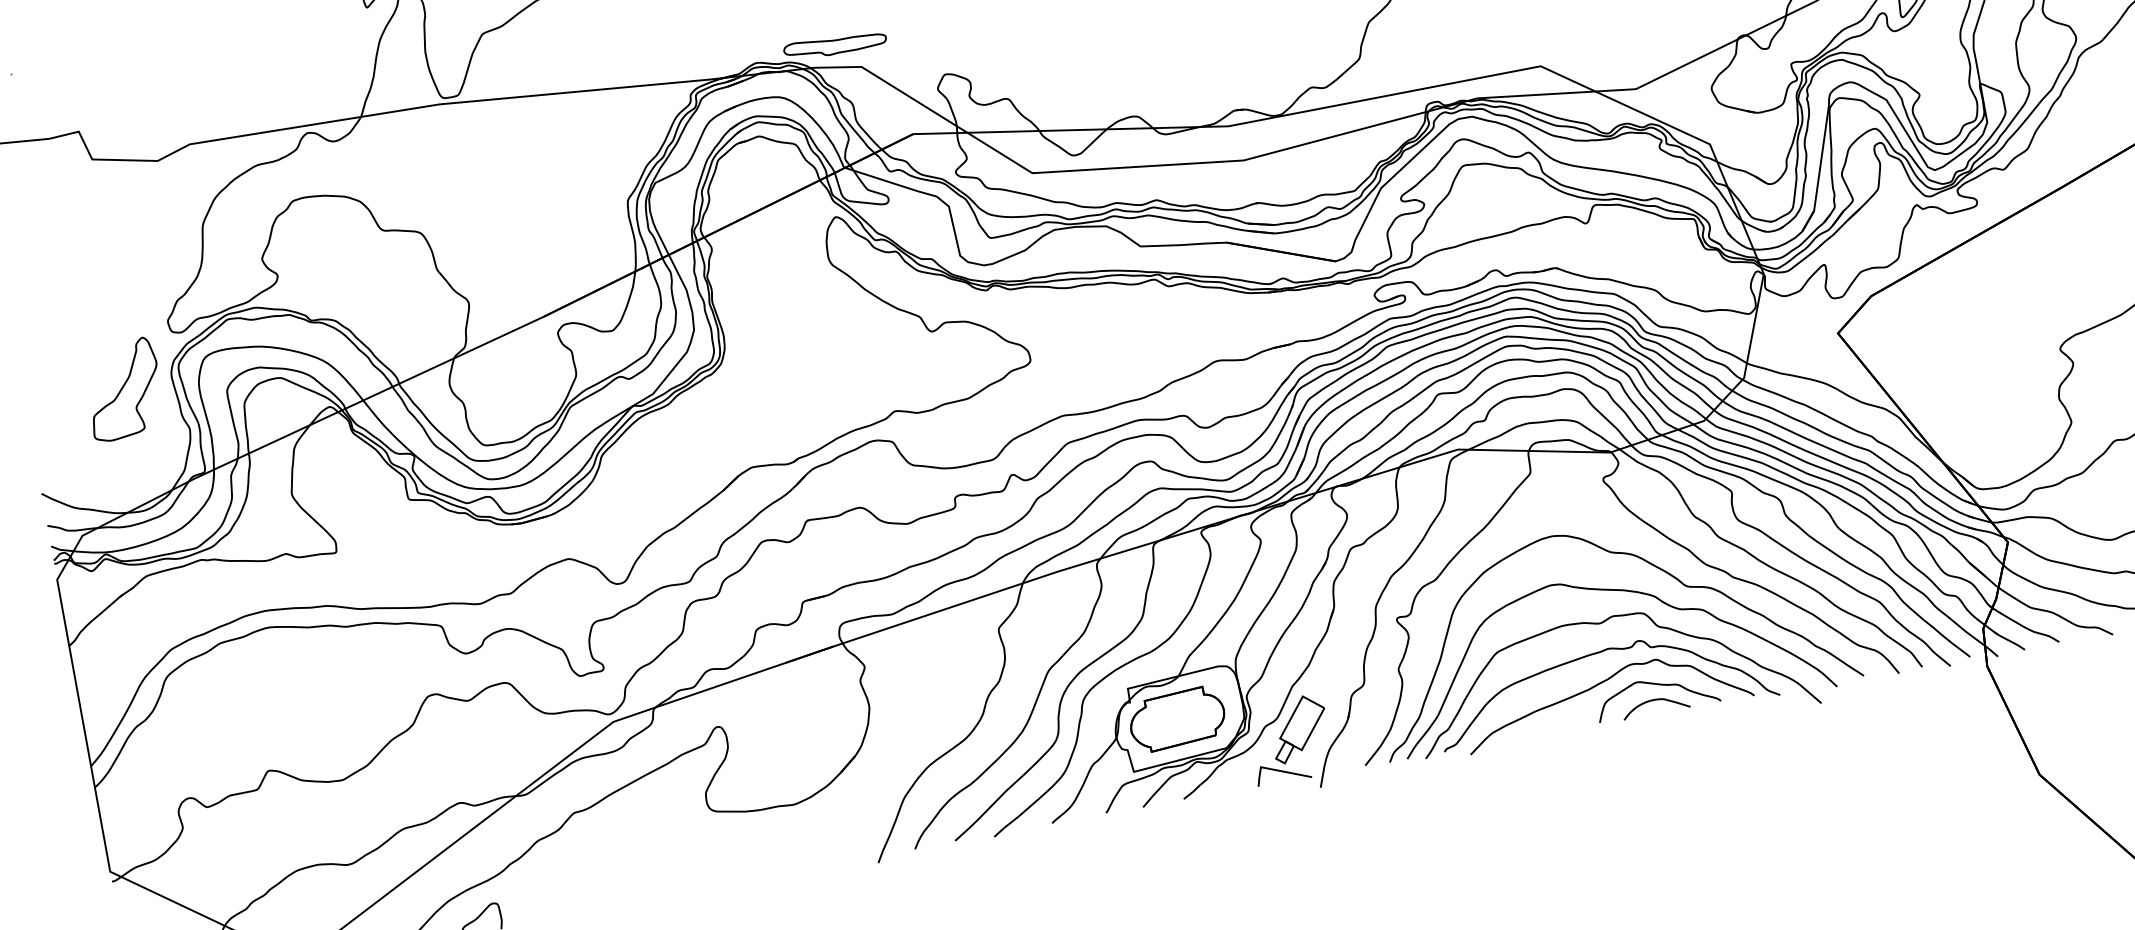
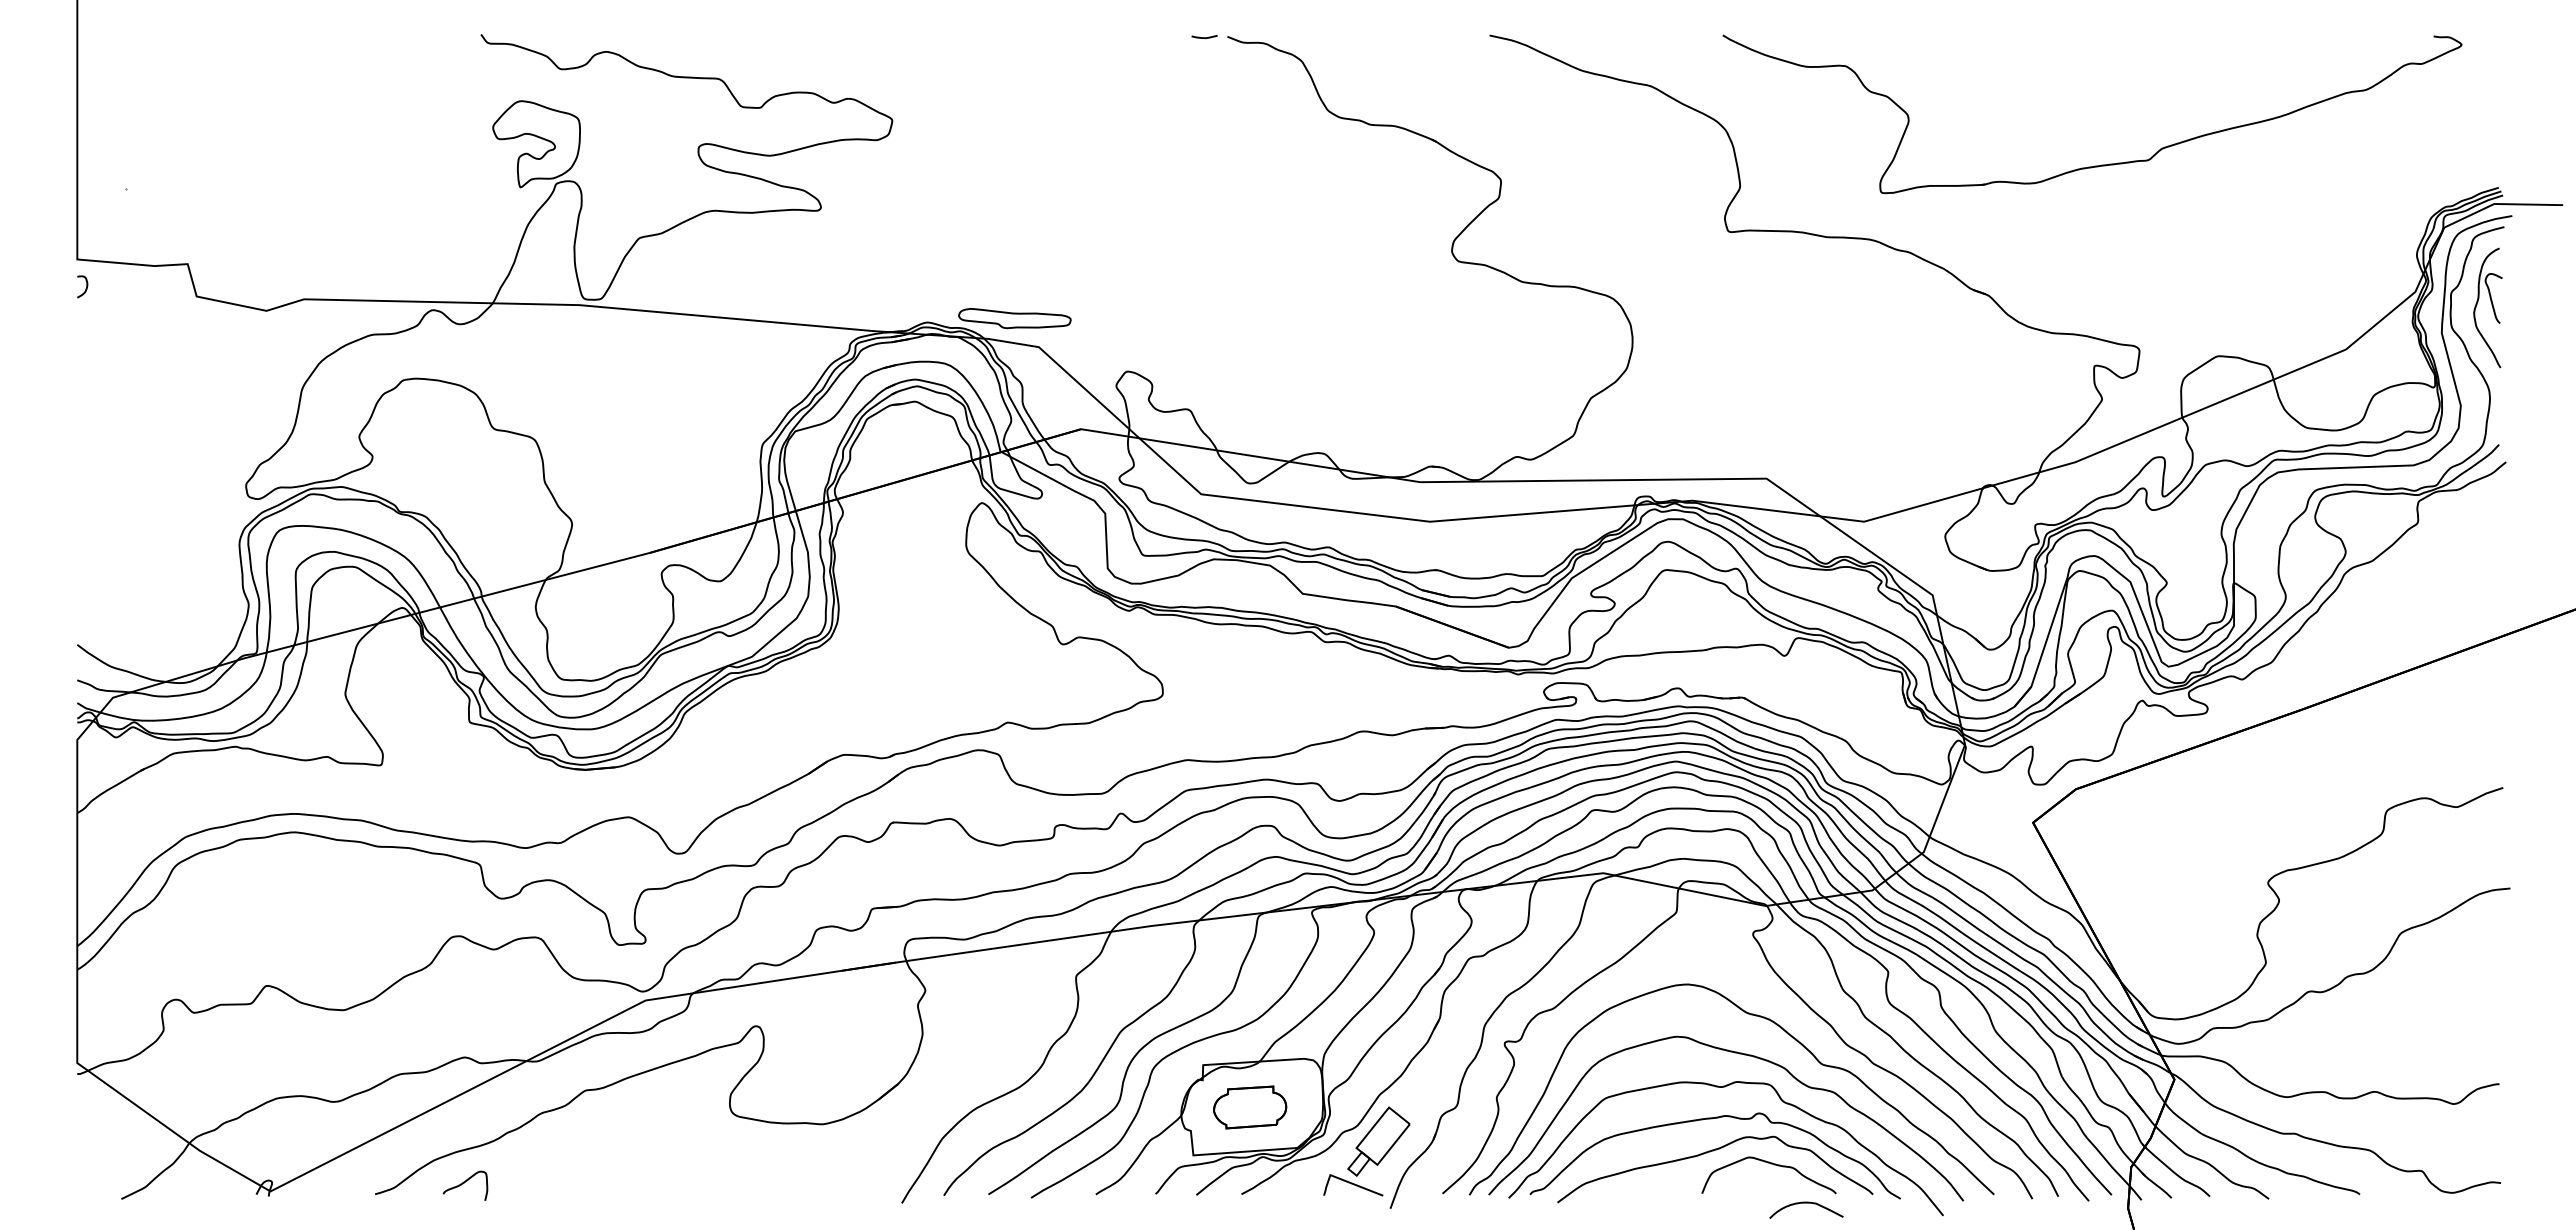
part: (123, 389) -> (185, 549), removed
curve: (1654, 700) -> (1806, 1203), moved
part: (1176, 719) -> (1249, 1107), size x0.7

